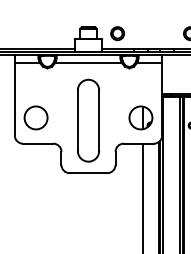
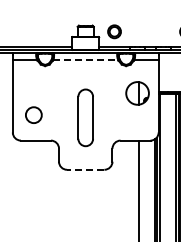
line: (88, 62) -> (85, 60), solid -> dashed
circle: (35, 117) -> (33, 114), size x0.7
part: (140, 117) -> (137, 92), moved
part: (88, 120) -> (85, 117), size x0.7
line: (88, 173) -> (85, 170), solid -> dashed

